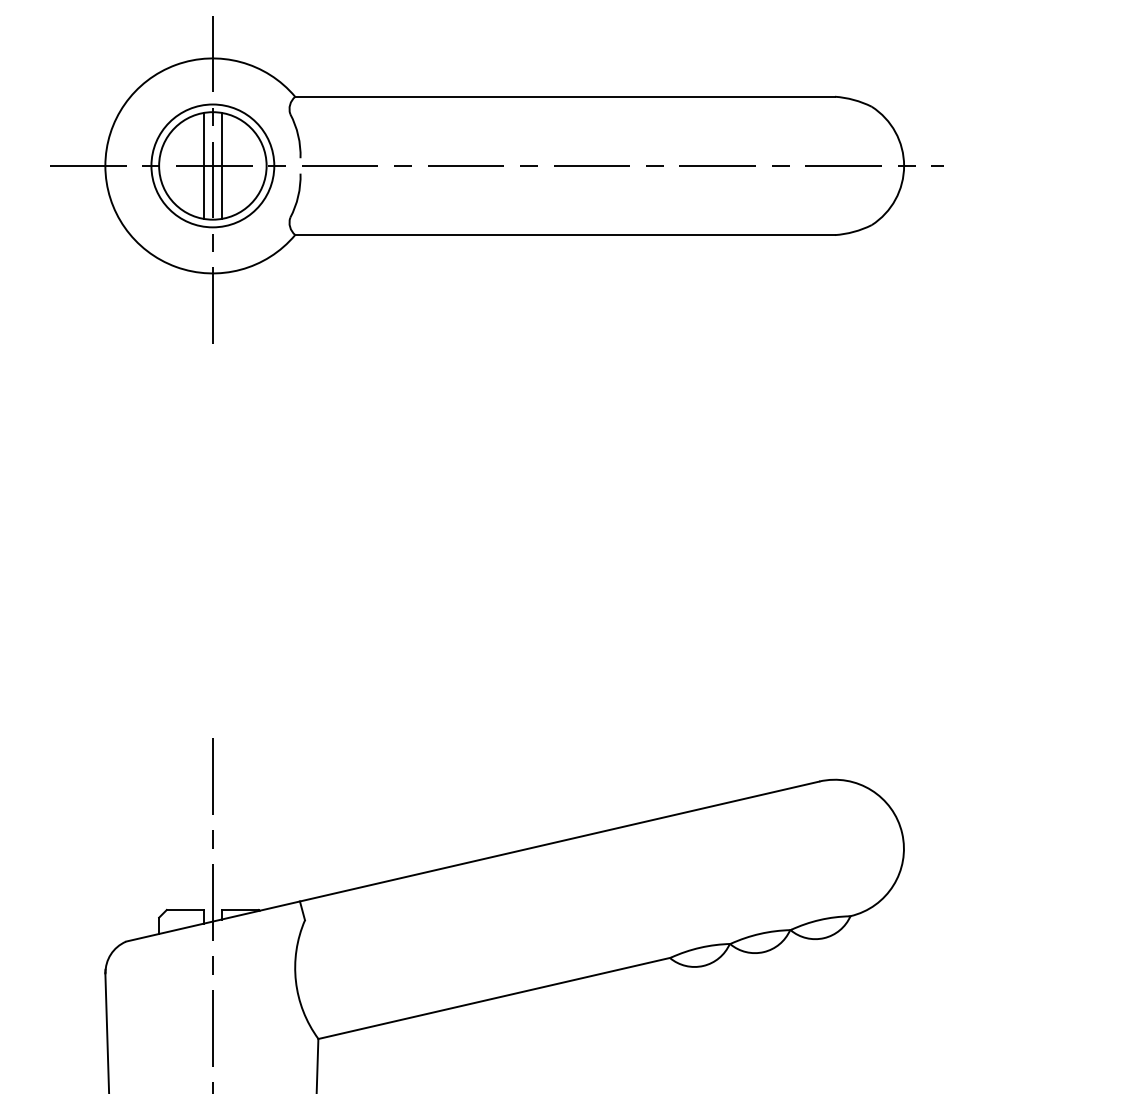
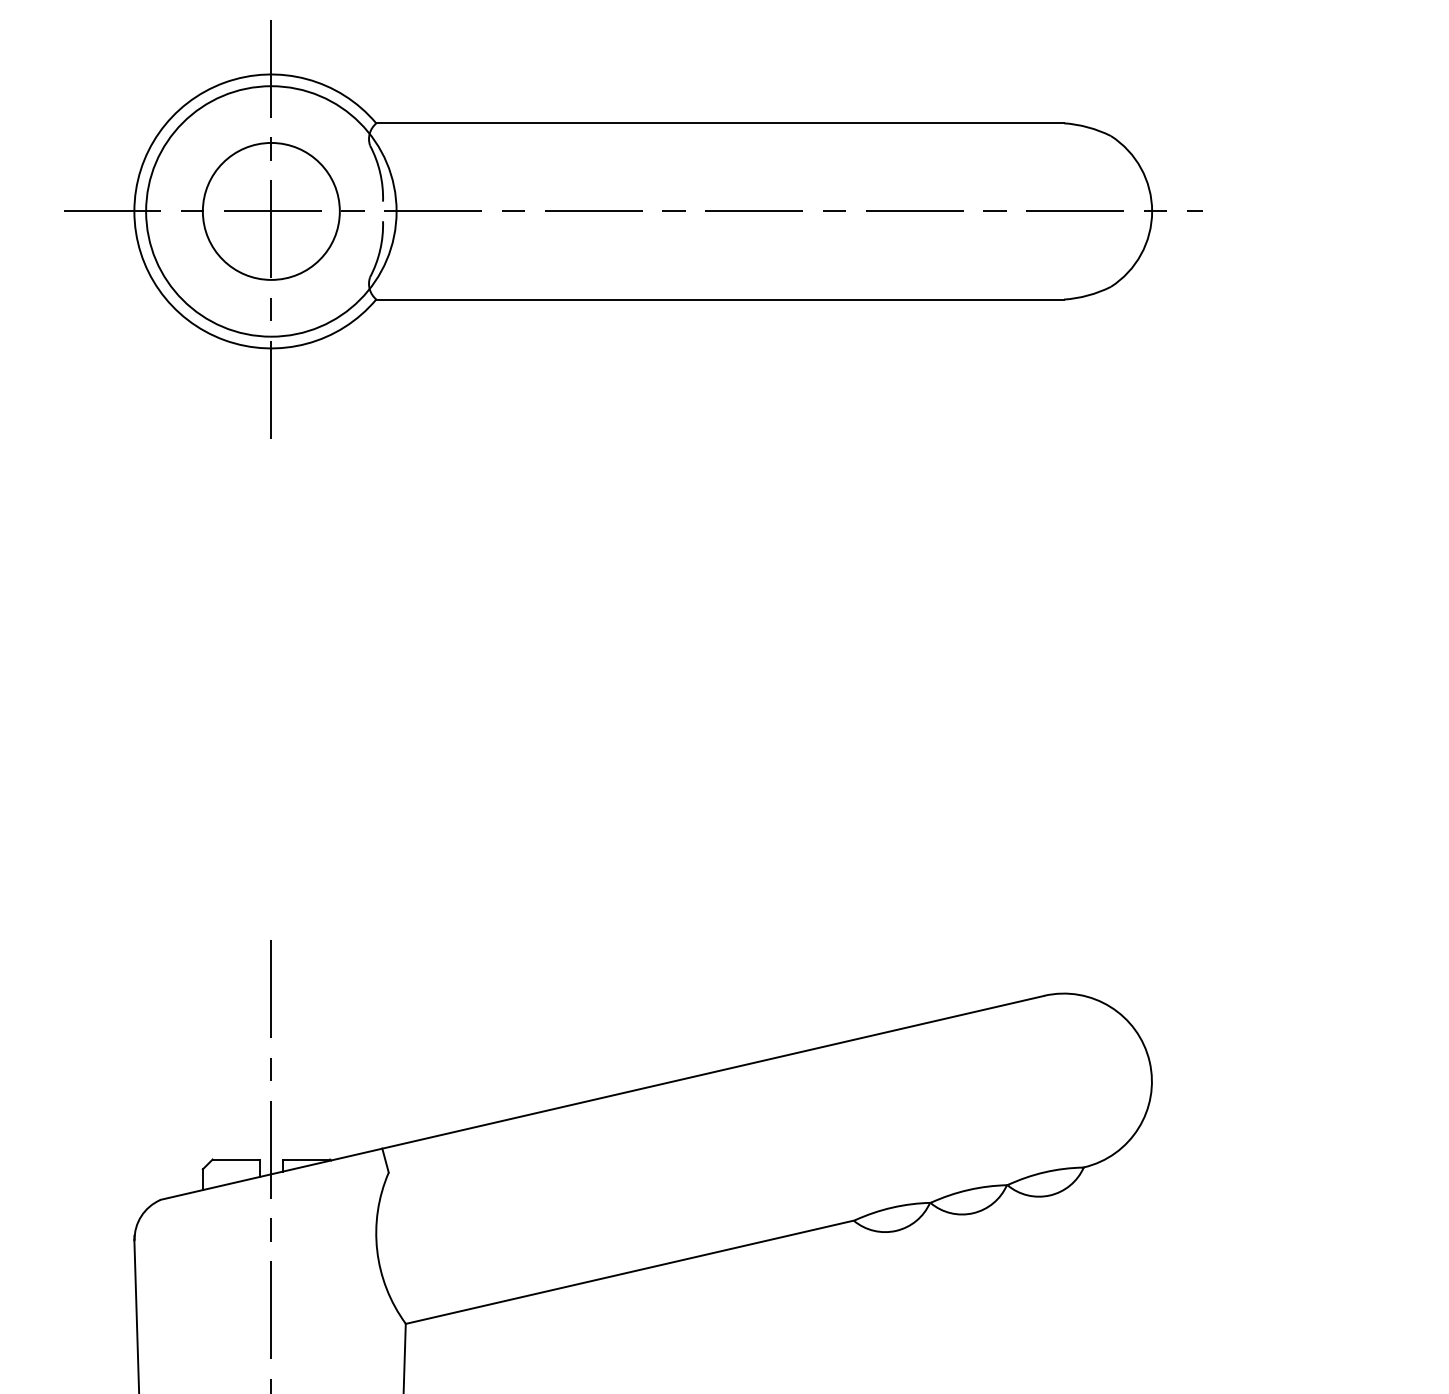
line: (203, 165) -> (259, 210), removed
circle: (212, 165) -> (270, 210), size x1.6
line: (222, 165) -> (283, 210), removed

